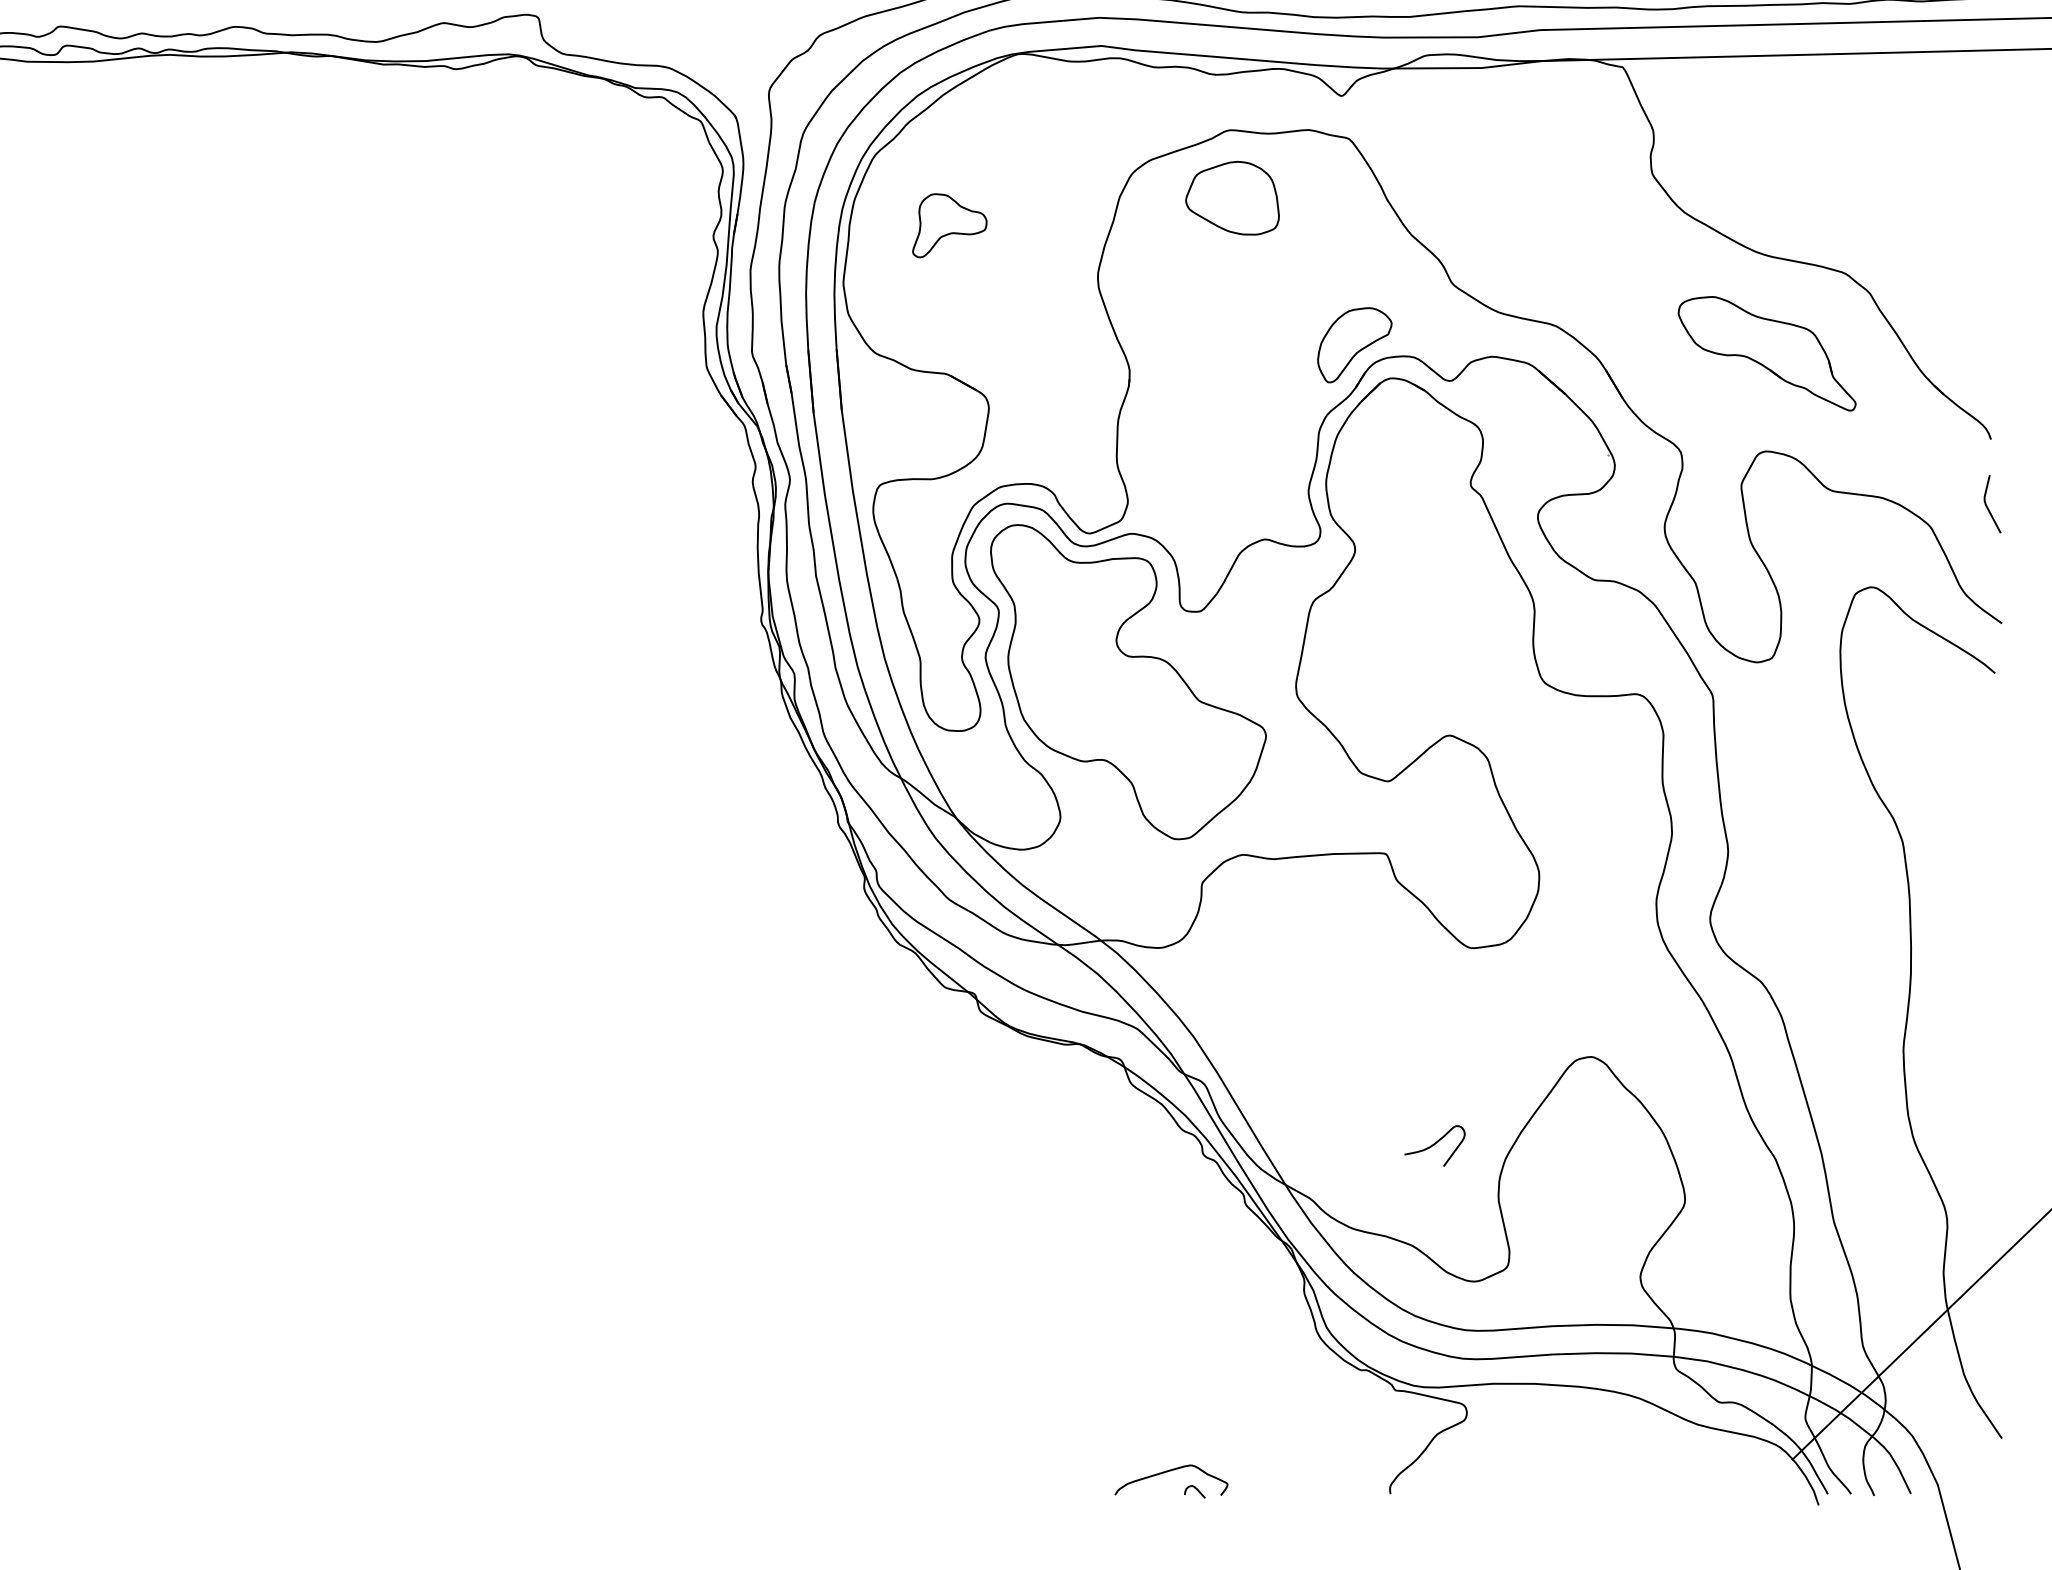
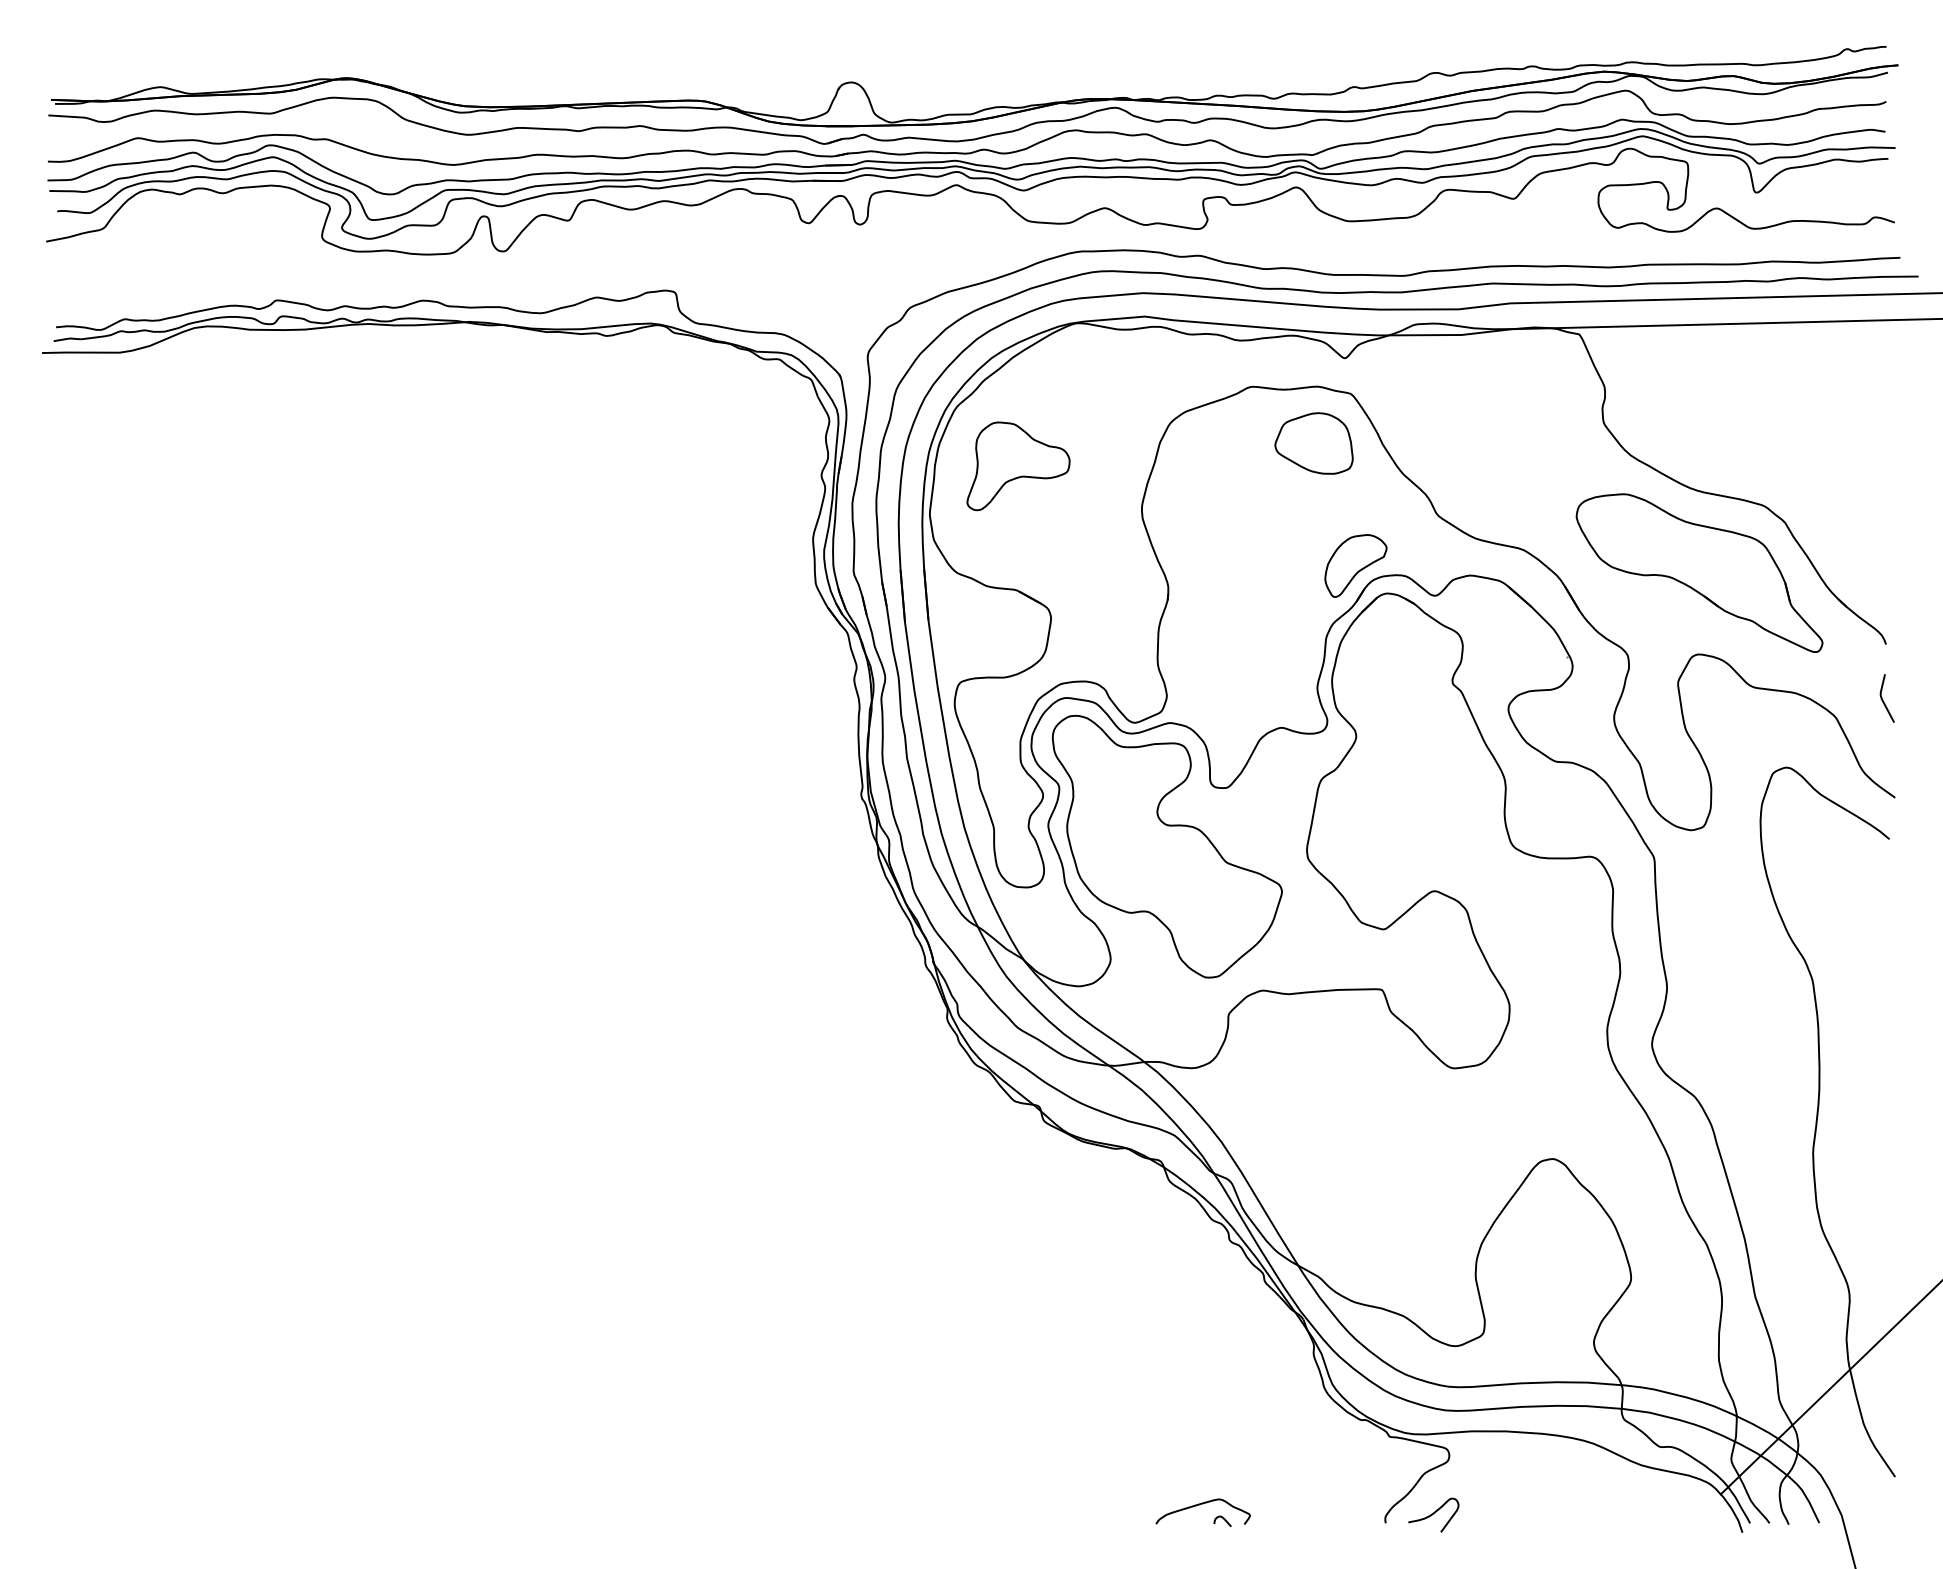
part: (1231, 198) -> (1313, 443), moved
part: (949, 225) -> (1018, 466), size x1.67
part: (1767, 353) -> (1699, 572), size x1.67
curve: (1434, 1145) -> (1433, 1514), moved

